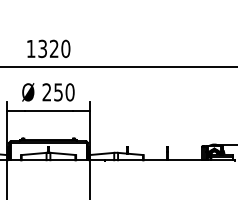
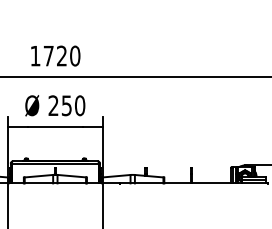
text: (42, 48) -> (48, 55), 1320 -> 1720

